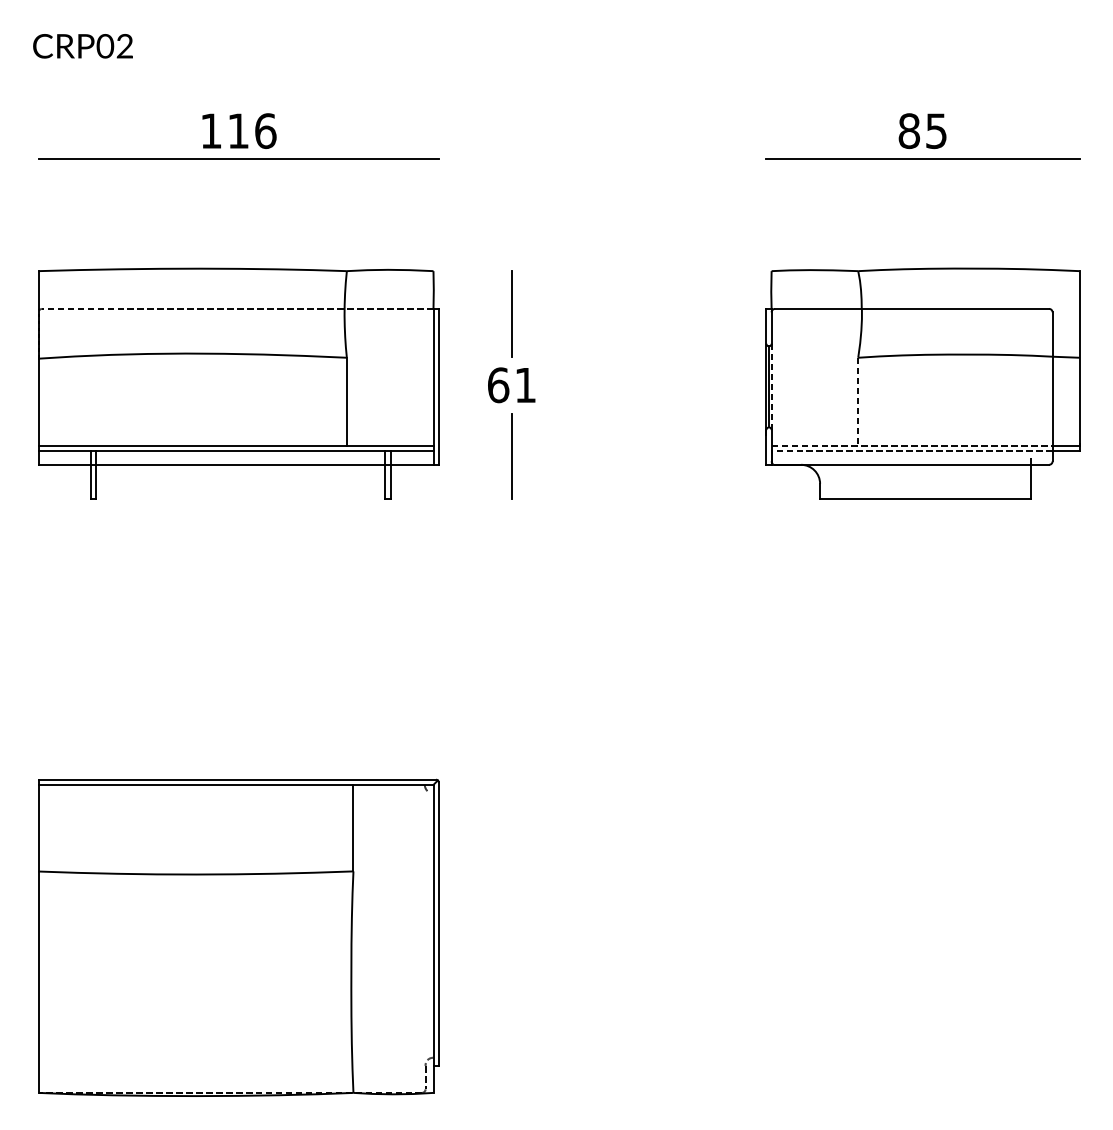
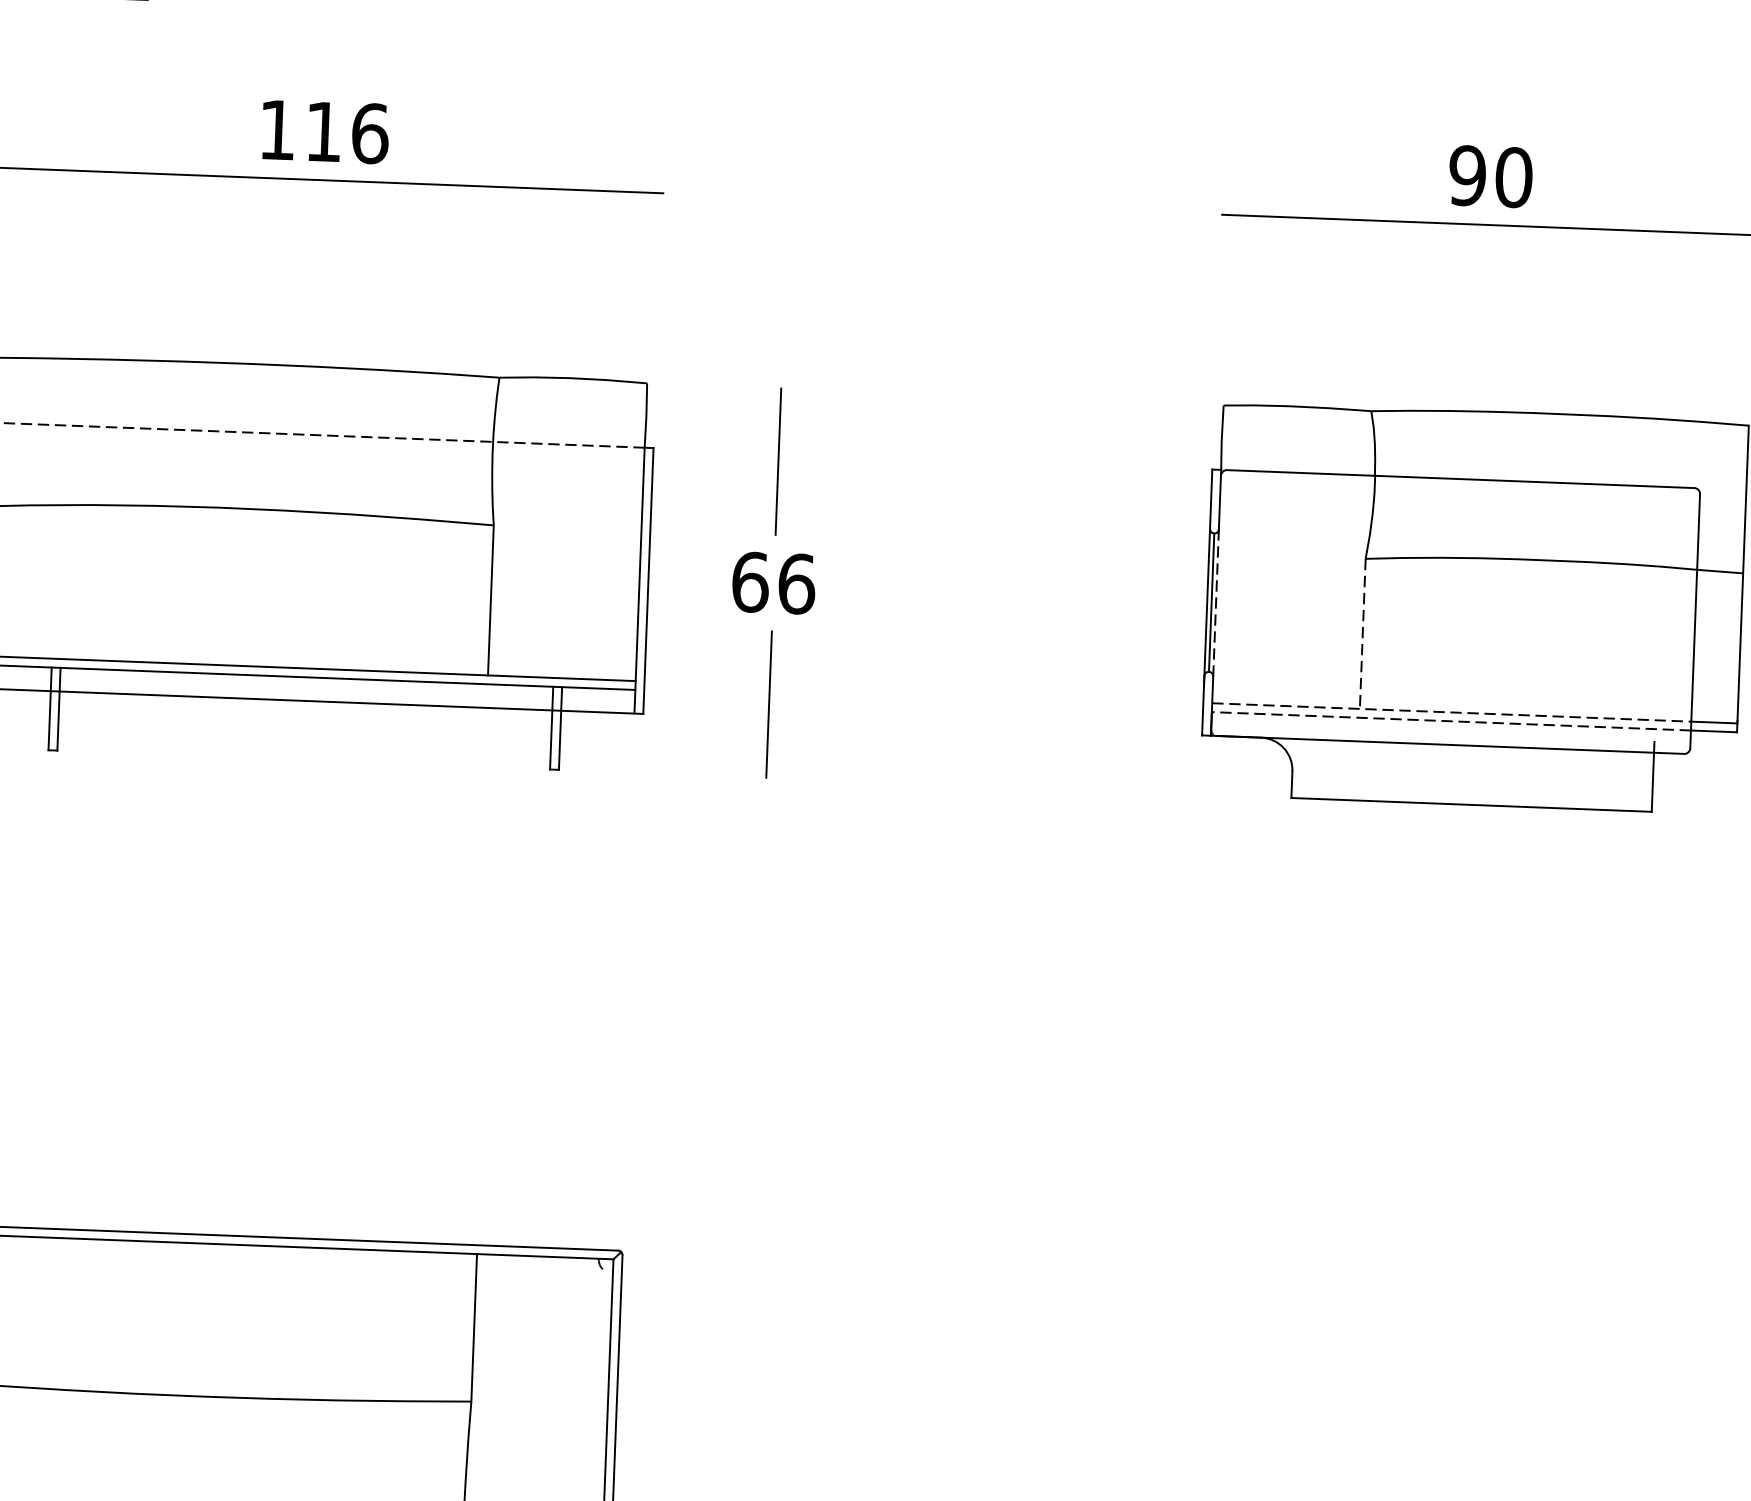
text: (922, 131) -> (1490, 177), 85 -> 90
text: (525, 385) -> (796, 584), 61 -> 66

